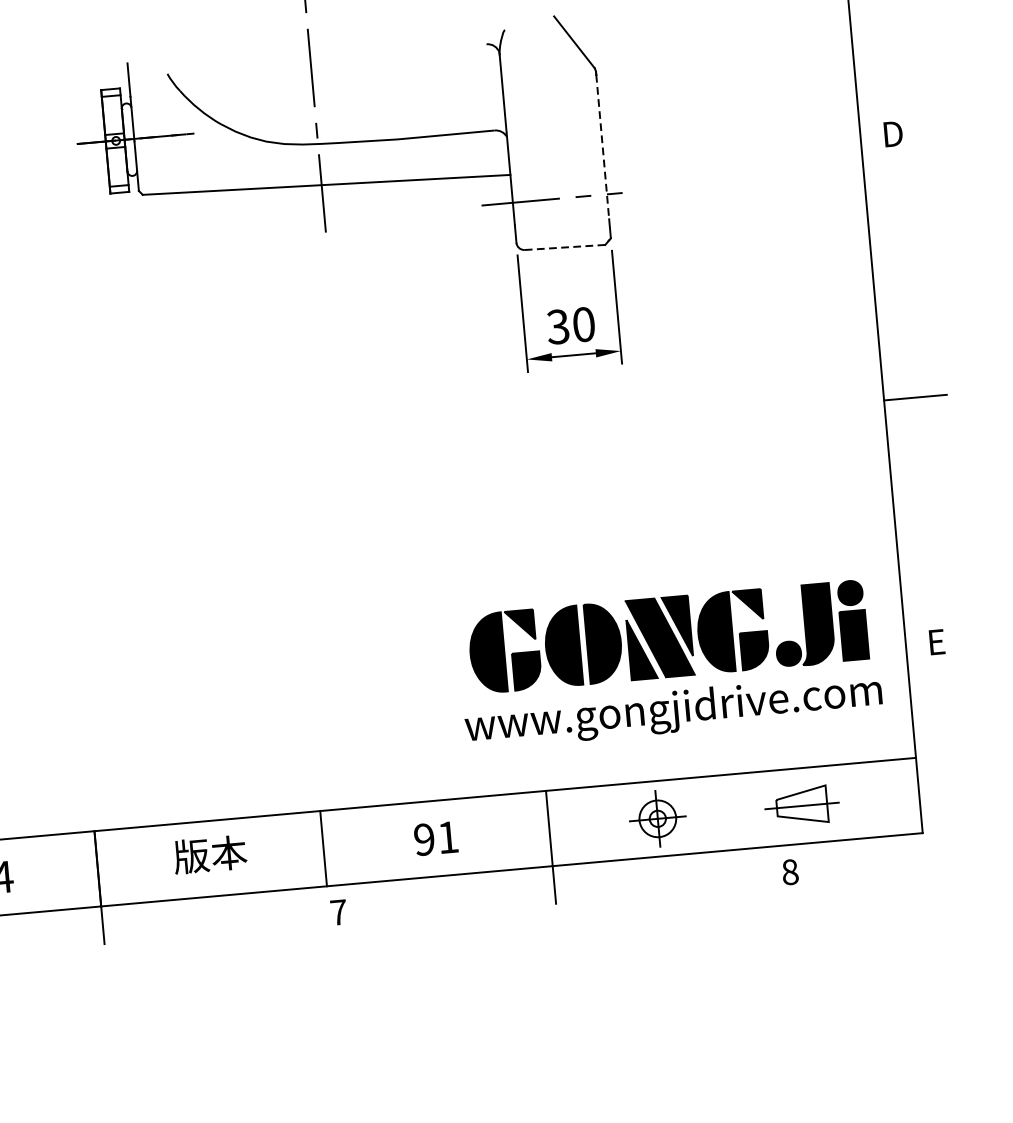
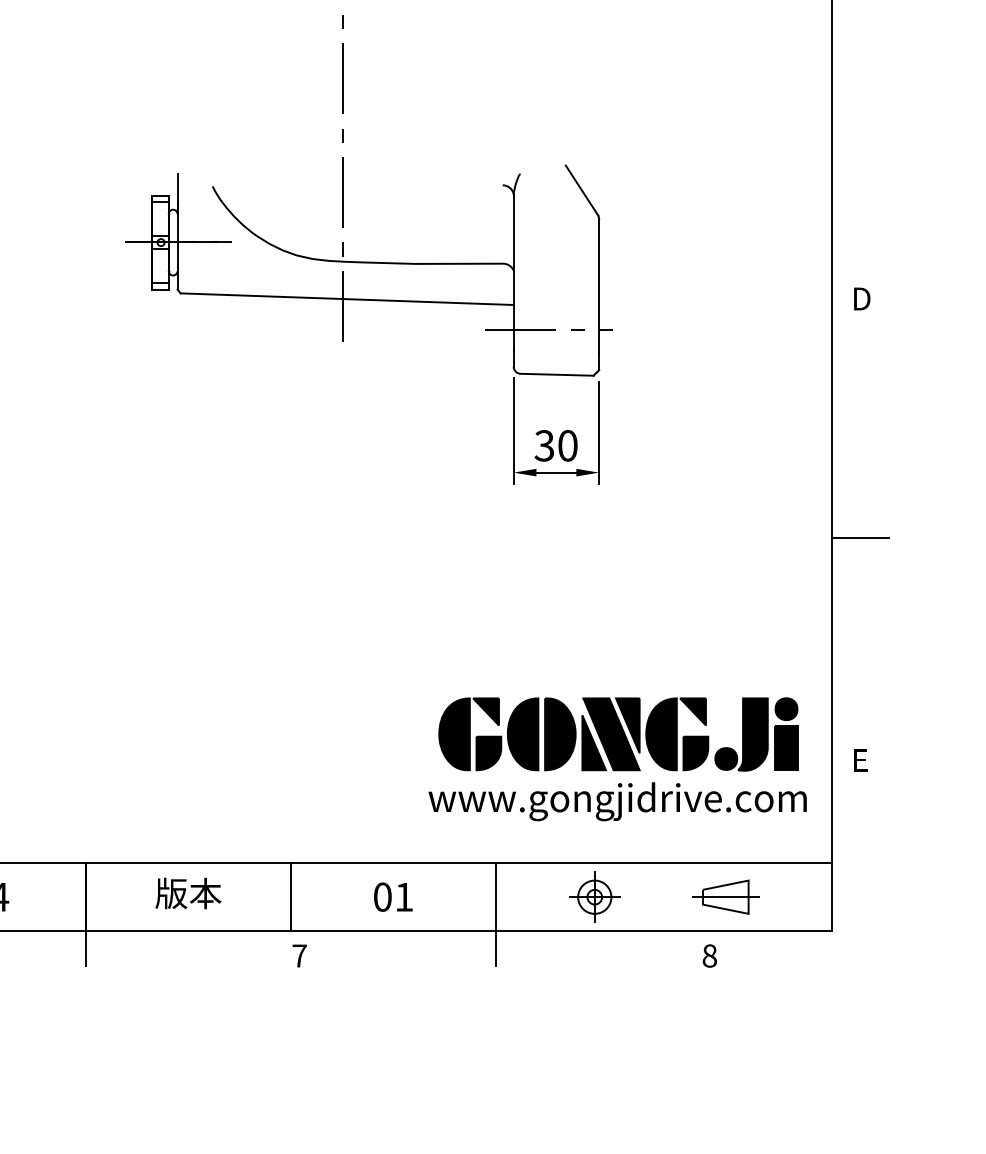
line: (603, 147) -> (599, 287), dashed -> solid
line: (565, 247) -> (557, 374), dashed -> solid
text: (424, 838) -> (382, 896), 91 -> 01

